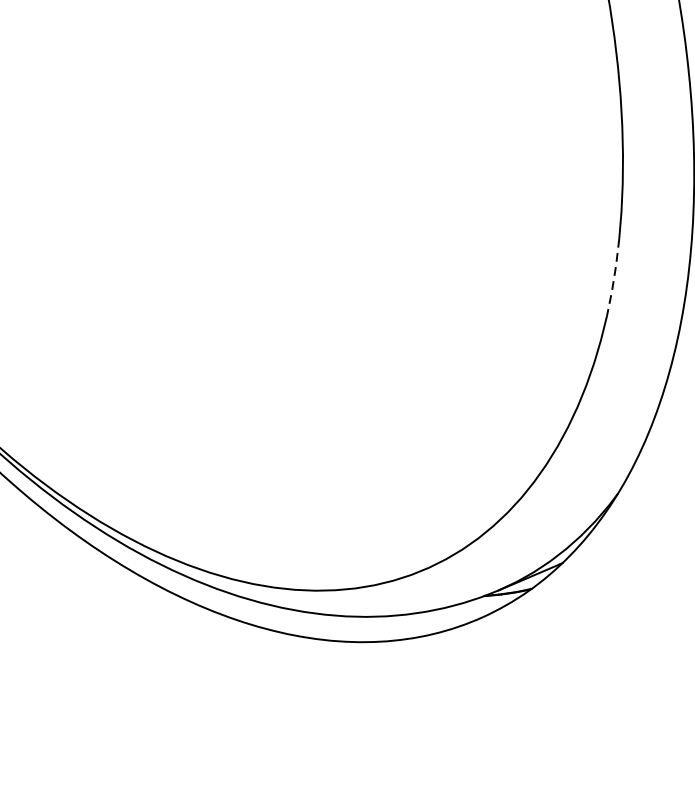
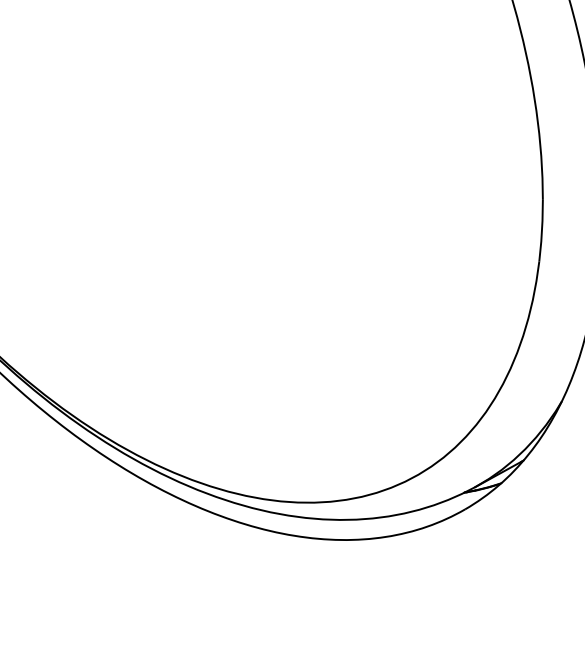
line: (613, 277) -> (541, 230), dashed -> solid

